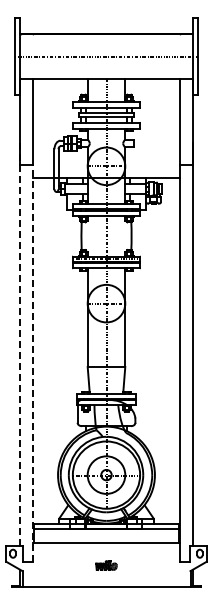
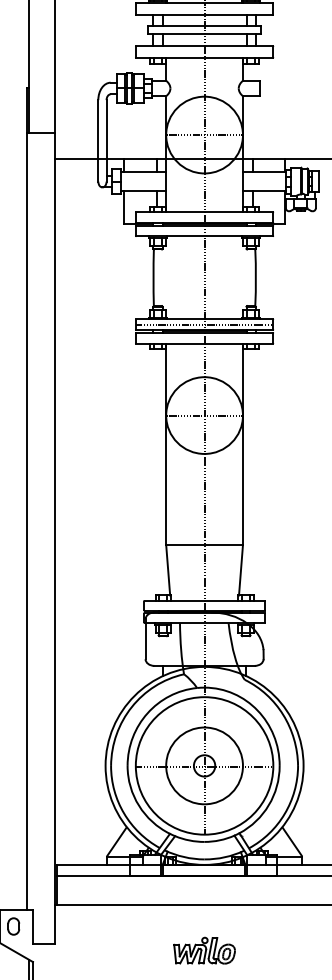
line: (19, 343) -> (26, 497), dashed -> solid
line: (33, 363) -> (55, 537), dashed -> solid
part: (106, 565) -> (204, 950), size x1.43

